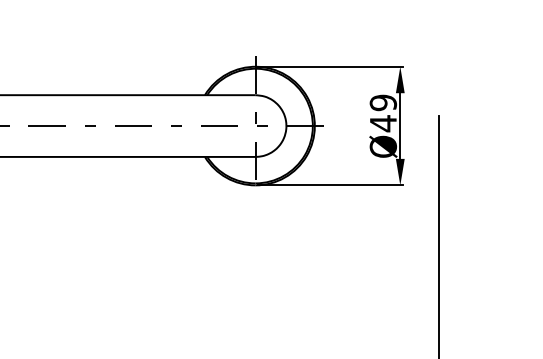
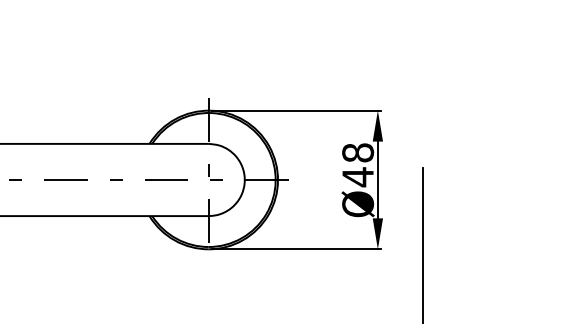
text: (383, 102) -> (358, 152), Ø49 -> Ø48

